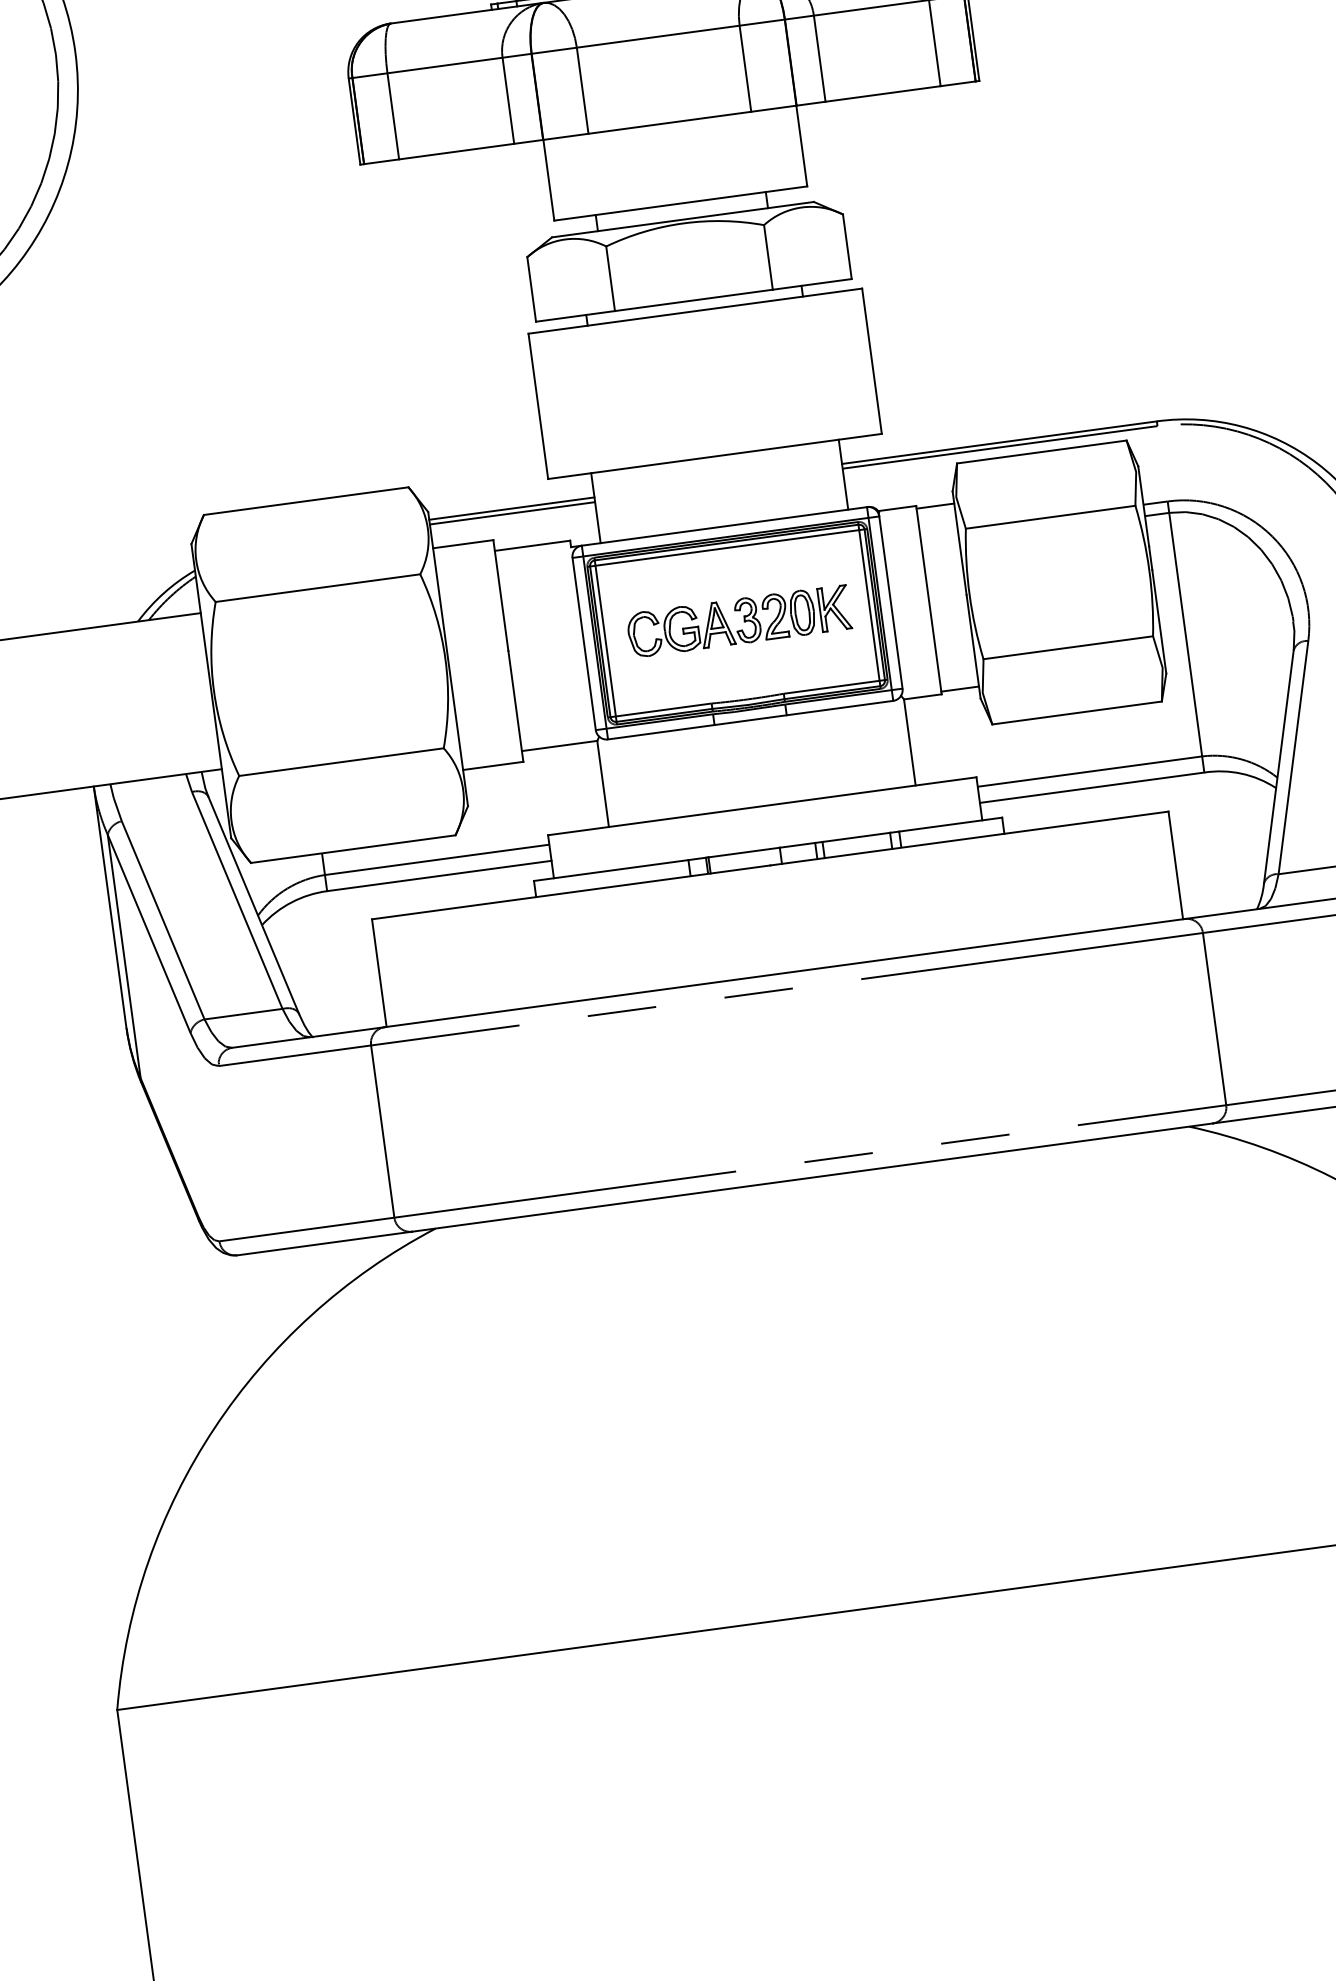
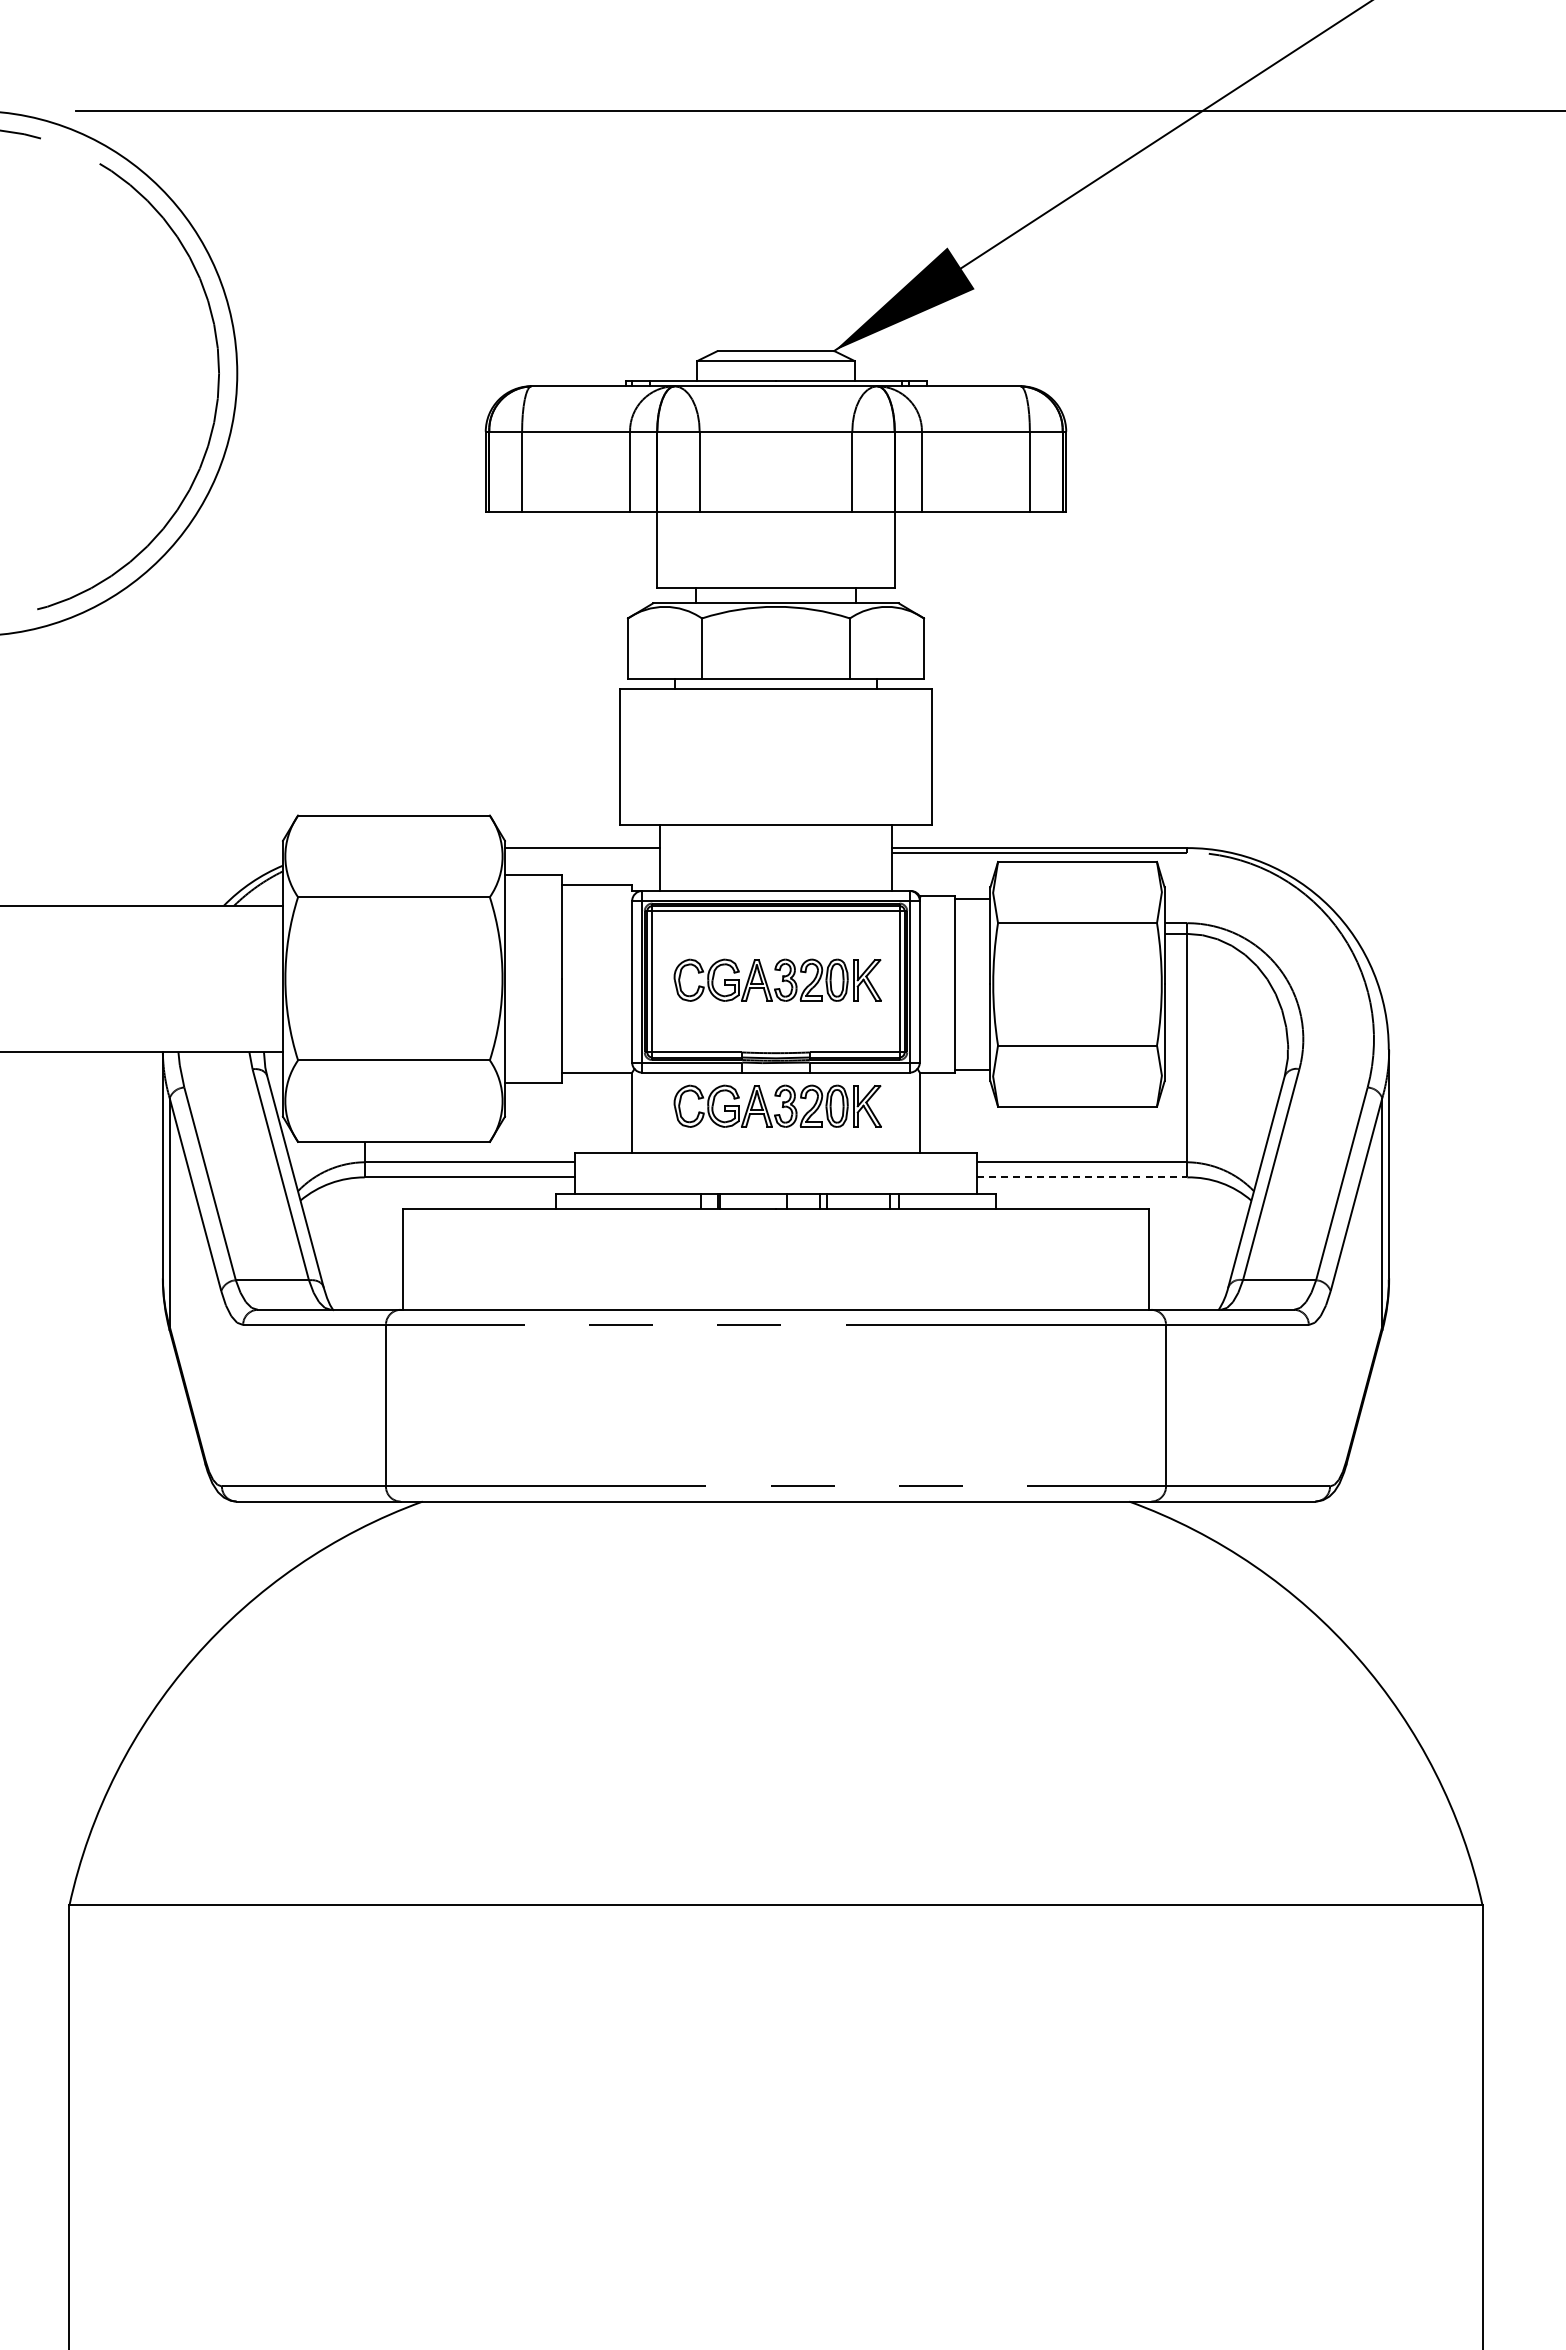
line: (512, 513) -> (582, 852), removed
part: (756, 754) -> (777, 1105), added
line: (1092, 787) -> (1082, 1177), solid -> dashed

